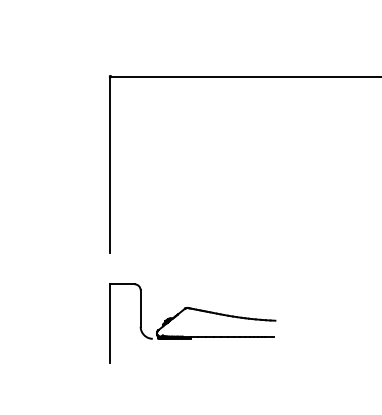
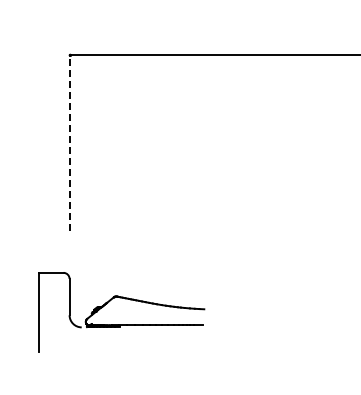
line: (110, 164) -> (70, 143), solid -> dashed
part: (192, 336) -> (121, 325), moved

